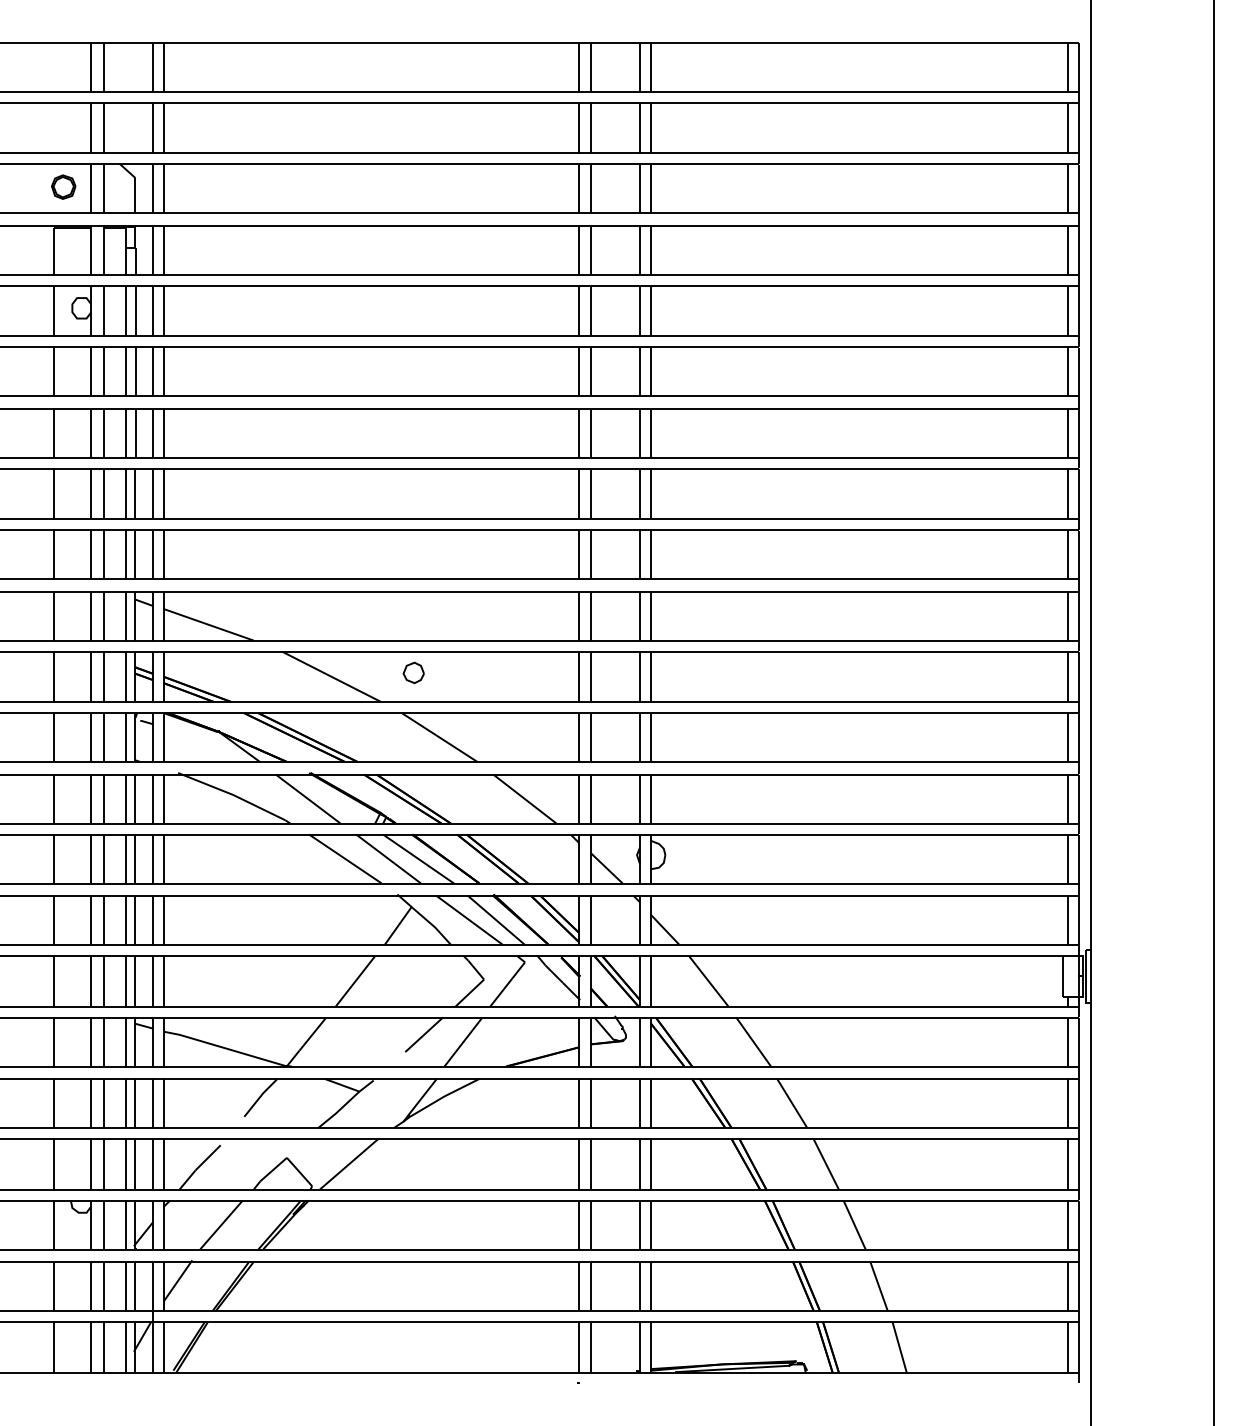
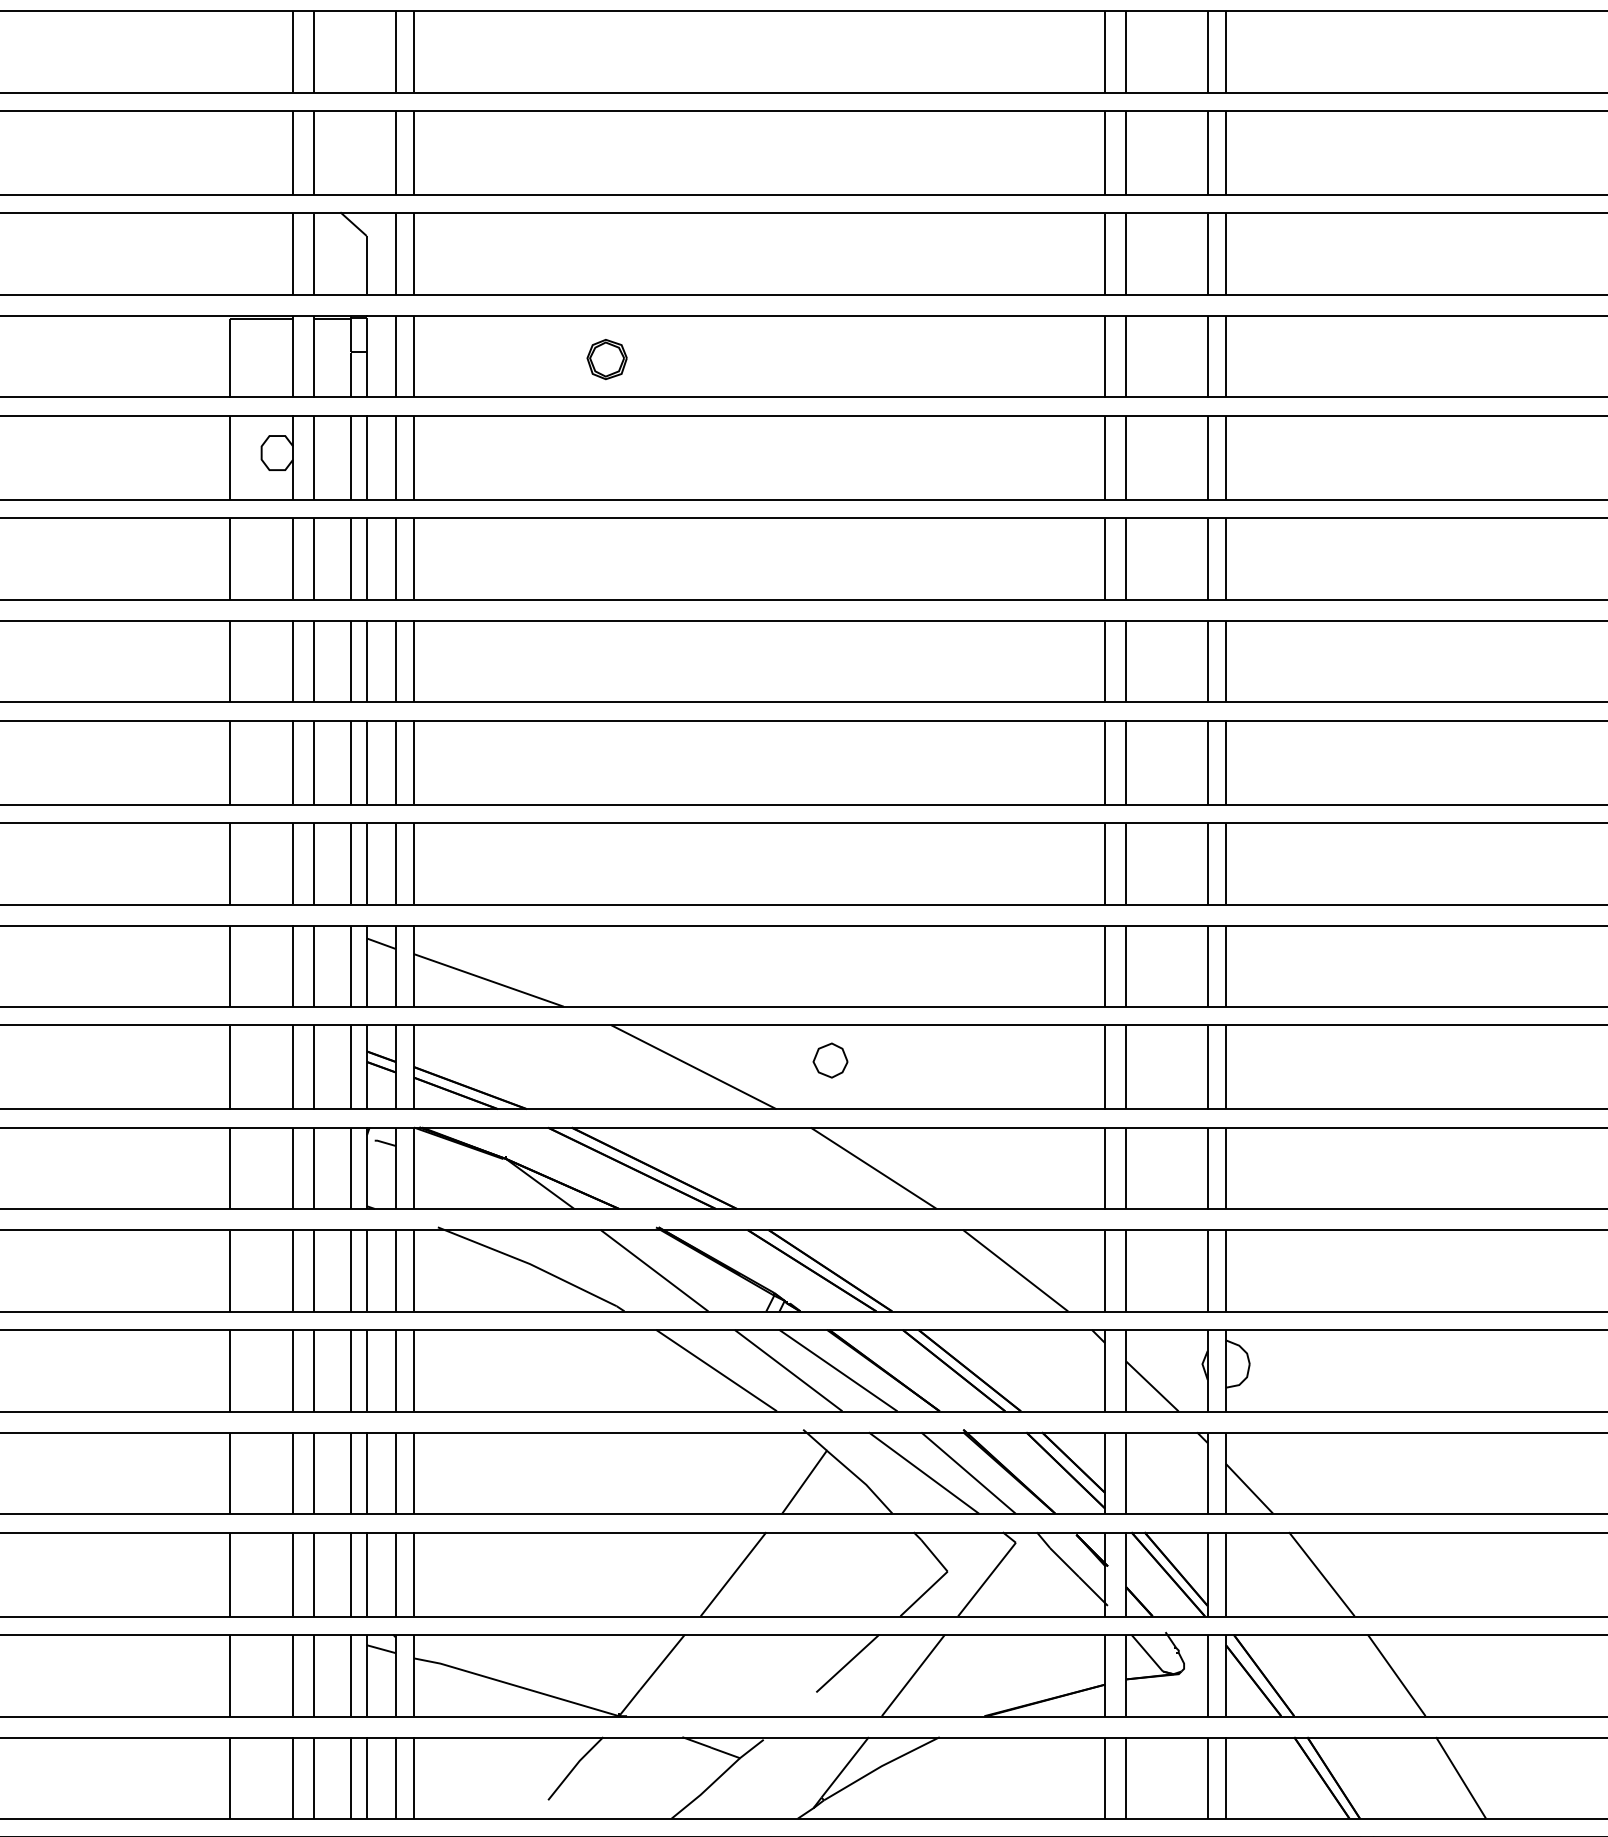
part: (63, 186) -> (606, 358), moved

